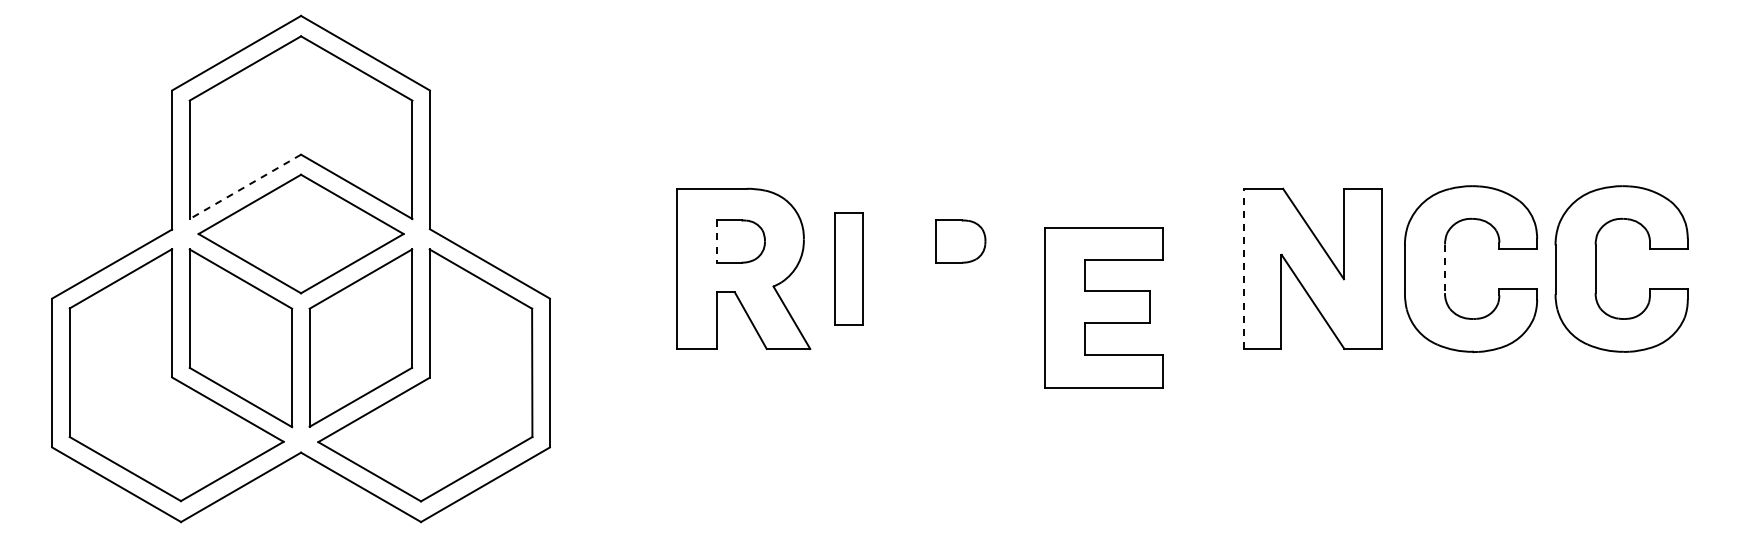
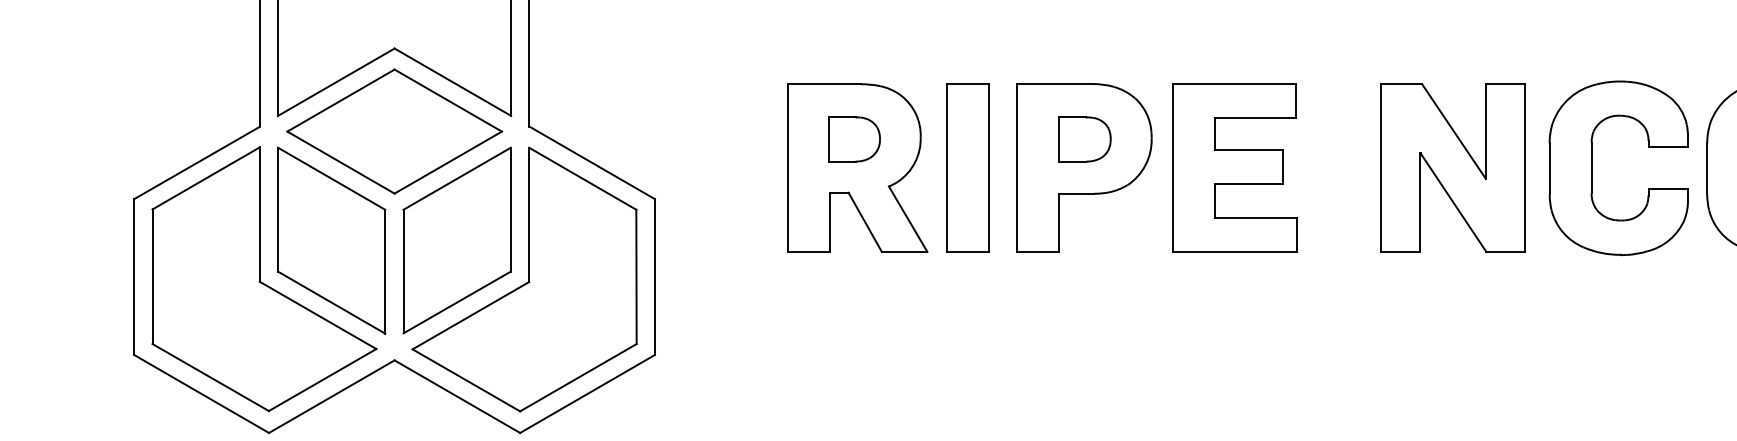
line: (244, 187) -> (335, 82), dashed -> solid
line: (716, 242) -> (829, 140), dashed -> solid
part: (848, 268) -> (967, 167), size x1.43
part: (960, 268) -> (1084, 167), added
line: (1244, 268) -> (1381, 167), dashed -> solid
line: (1445, 269) -> (1592, 168), dashed -> solid
part: (1103, 307) -> (1234, 167), moved

